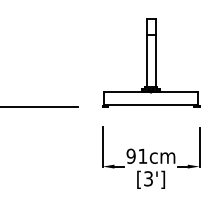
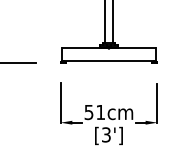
text: (130, 155) -> (88, 111), 91cm -> 51cm

